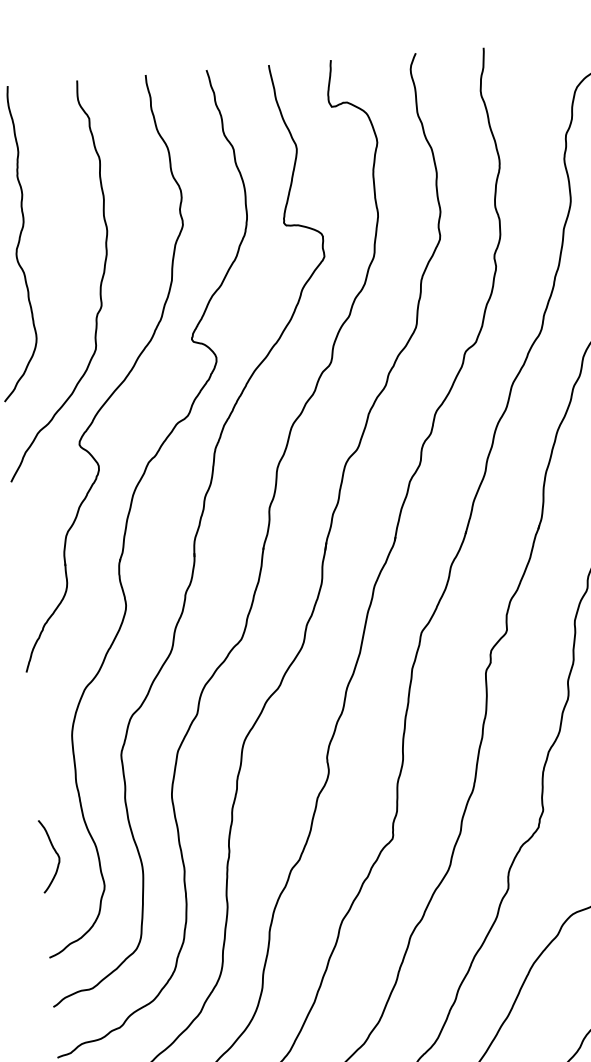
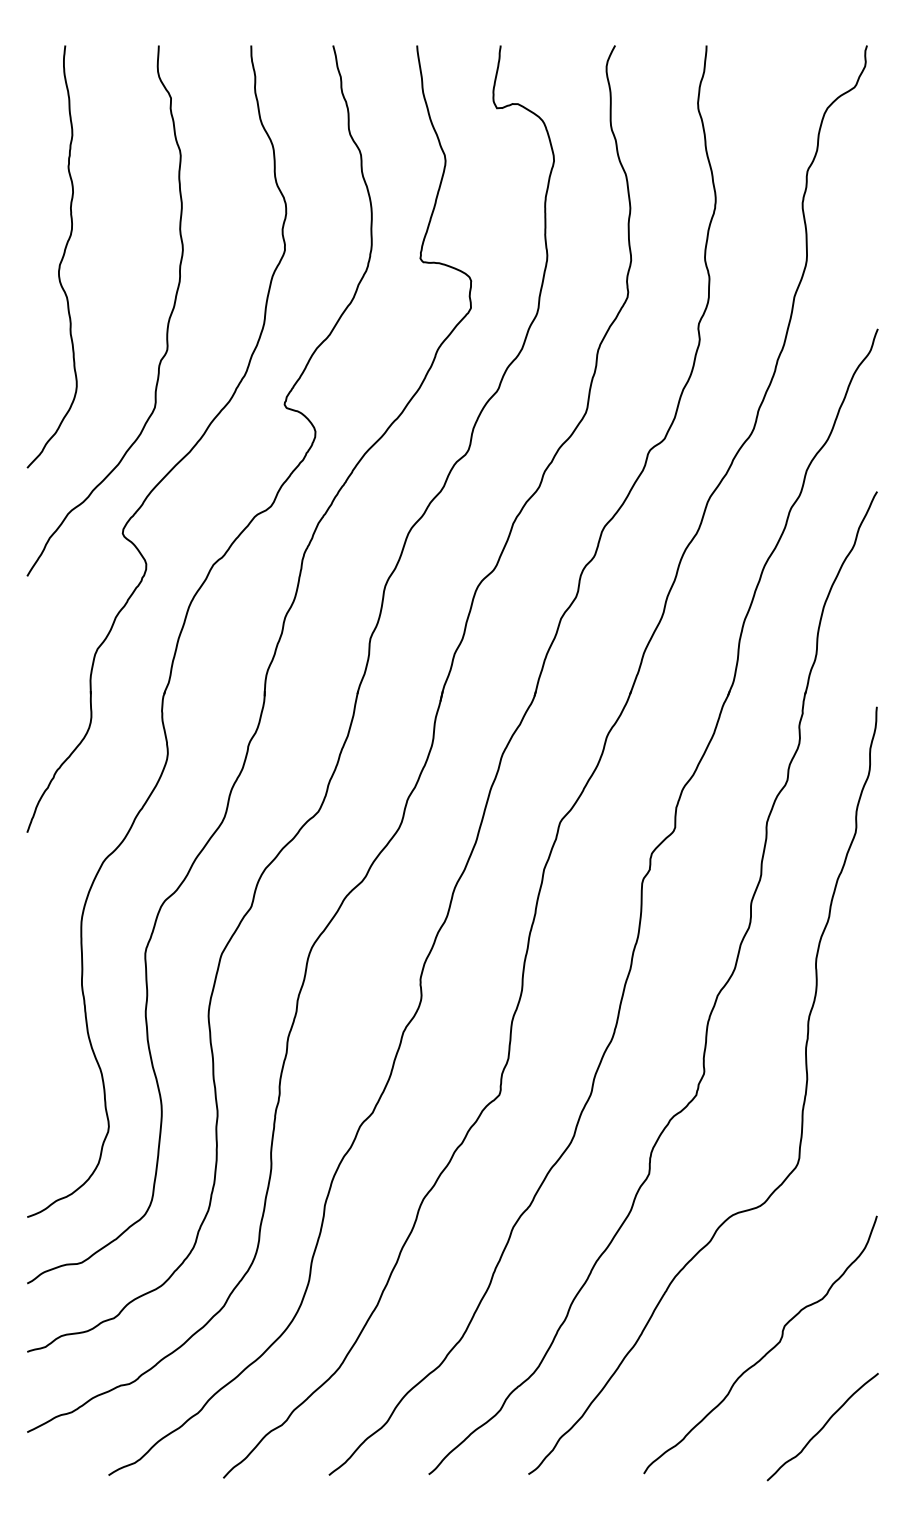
curve: (55, 852) -> (46, 1076), removed

